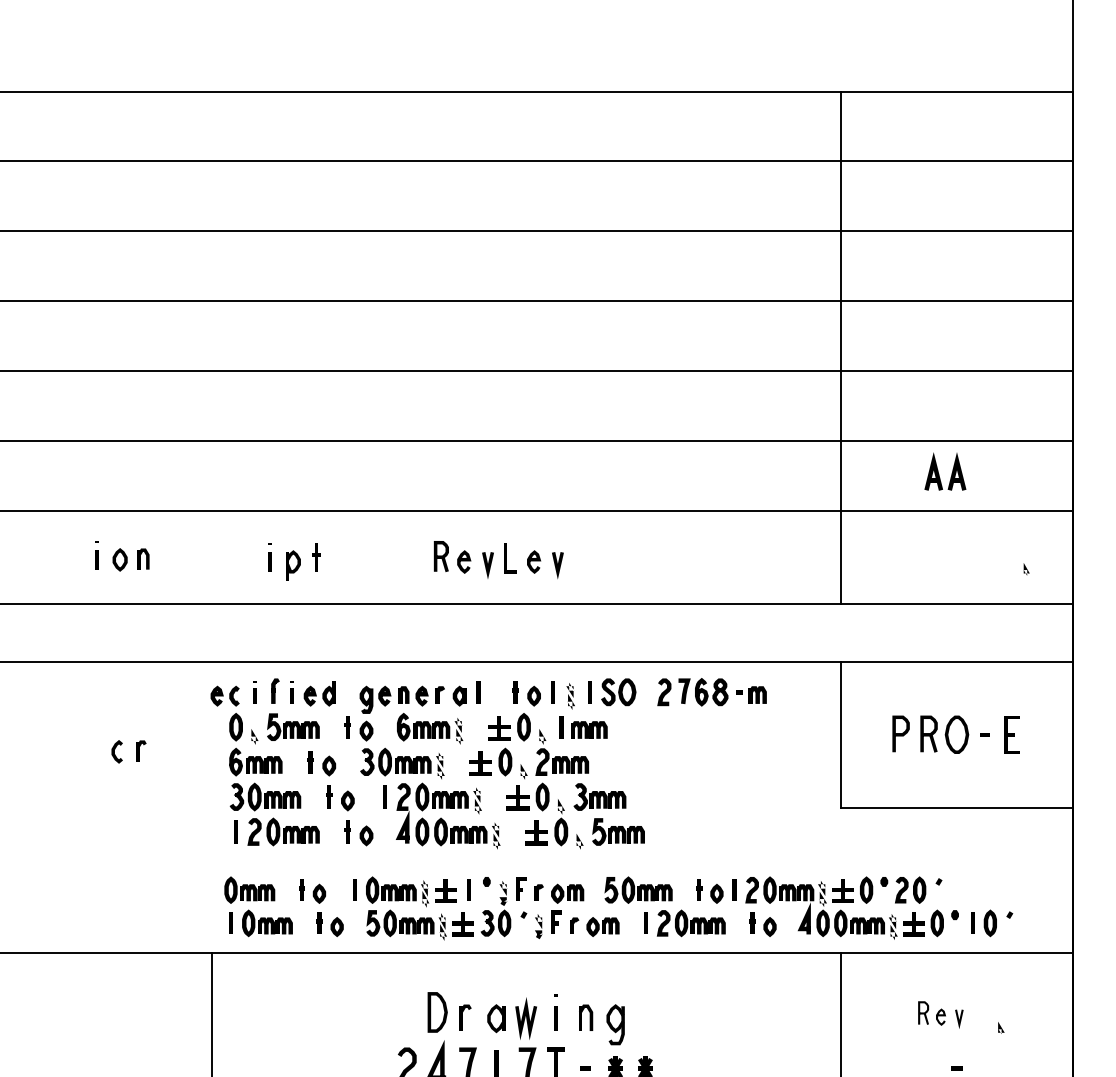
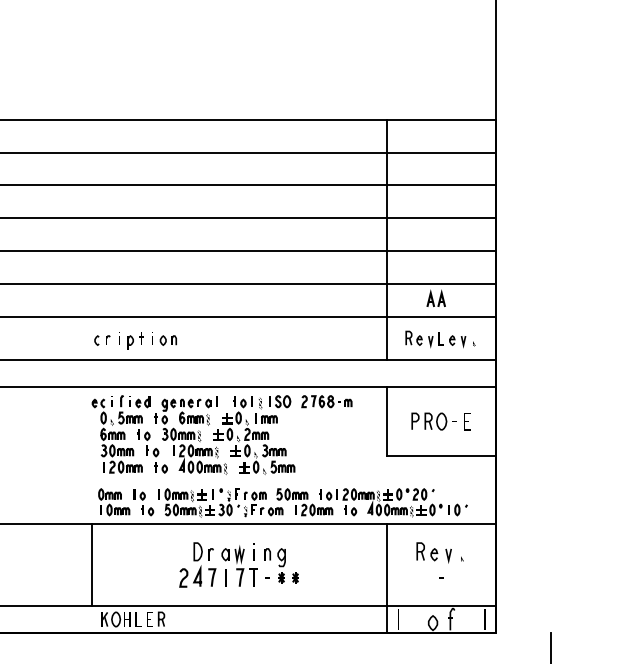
part: (122, 555) -> (164, 338), moved
part: (498, 559) -> (435, 339), moved
part: (129, 751) -> (102, 340), moved
part: (939, 1013) -> (433, 552), size x1.67

